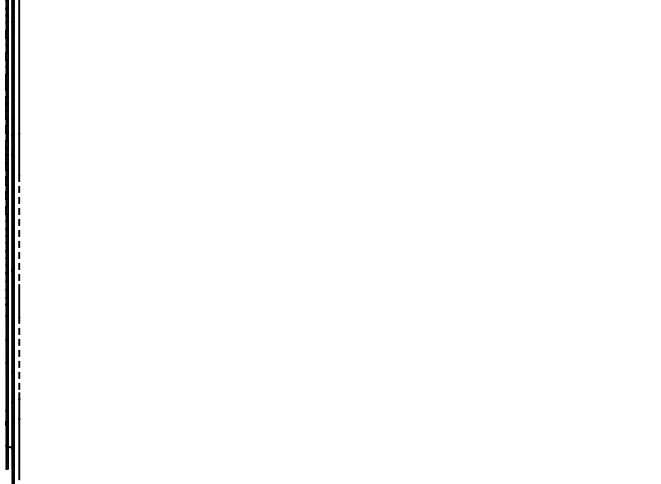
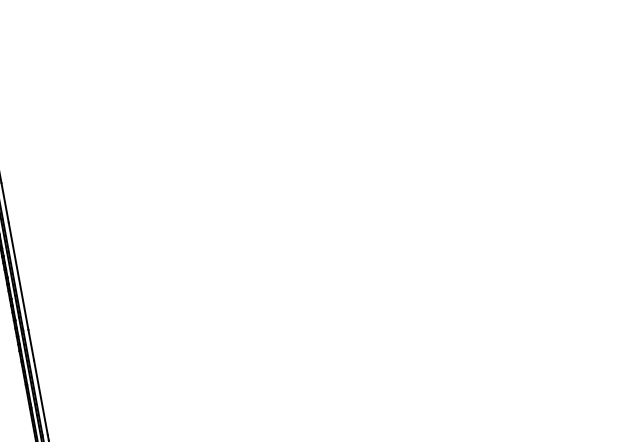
line: (19, 230) -> (18, 276), dashed -> solid
line: (19, 355) -> (41, 398), dashed -> solid

